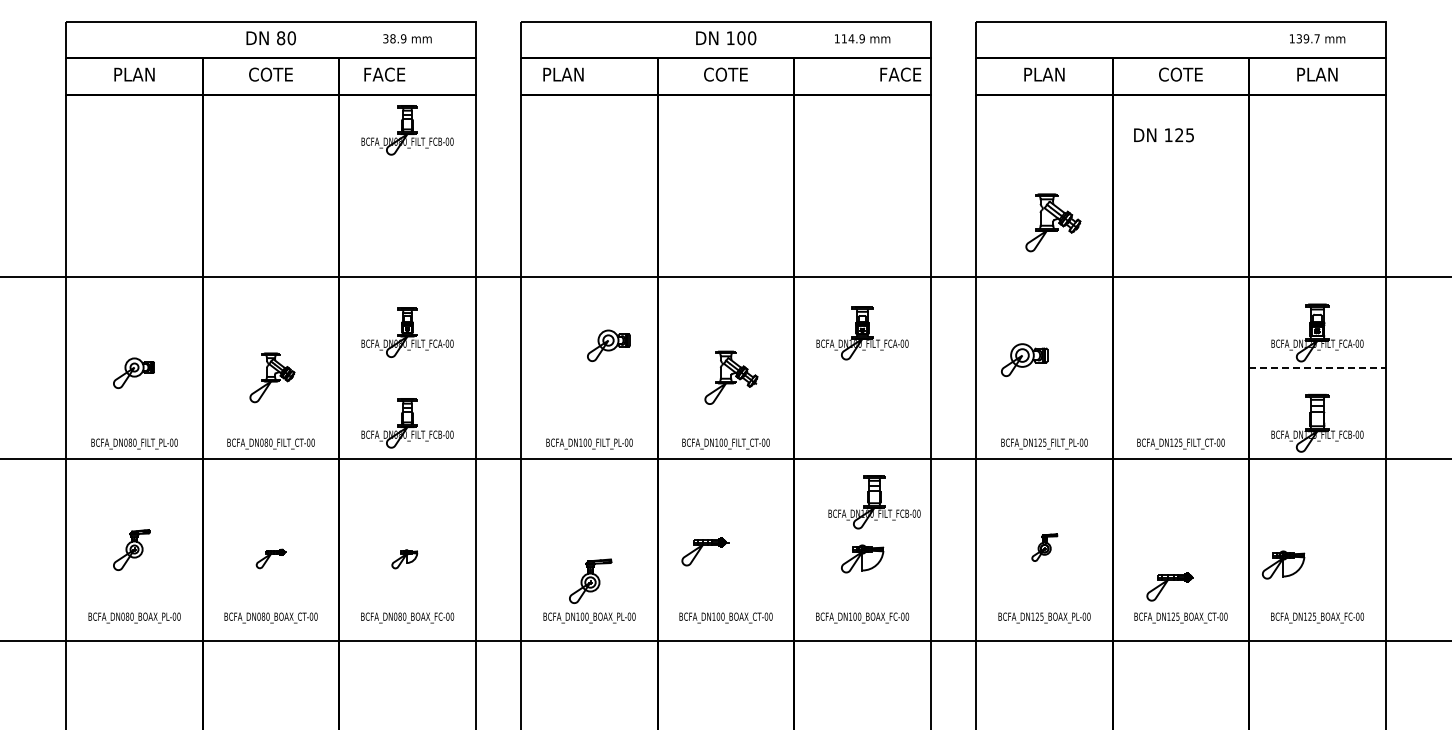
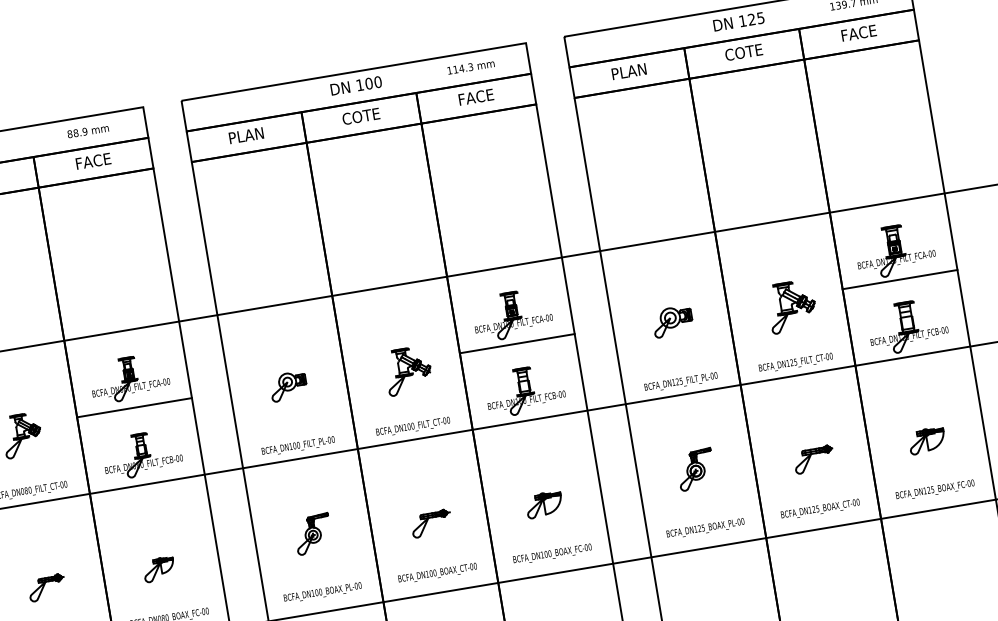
text: (385, 38) -> (69, 133), 38.9 -> 88.9
text: (861, 38) -> (470, 66), 114.9 -> 114.3
text: (384, 74) -> (93, 161), moved
text: (563, 74) -> (246, 135), moved
text: (900, 74) -> (476, 97), moved
text: (1318, 74) -> (859, 32), PLAN -> FACE
part: (407, 130) -> (101, 208), removed
text: (1163, 135) -> (738, 22), moved
part: (1053, 222) -> (792, 306), moved
part: (608, 345) -> (288, 386), moved
part: (1024, 359) -> (672, 321), moved
line: (407, 367) -> (134, 407), added
line: (862, 367) -> (517, 343), added
line: (1317, 367) -> (900, 279), dashed -> solid
part: (874, 502) -> (525, 390), moved
part: (1044, 547) -> (695, 469), size x1.67
part: (705, 551) -> (431, 523), moved
part: (271, 558) -> (46, 587), size x1.43
part: (404, 559) -> (159, 569), size x1.43
part: (1283, 564) -> (926, 440), moved
part: (590, 580) -> (312, 533), moved
part: (1169, 586) -> (813, 459), moved

